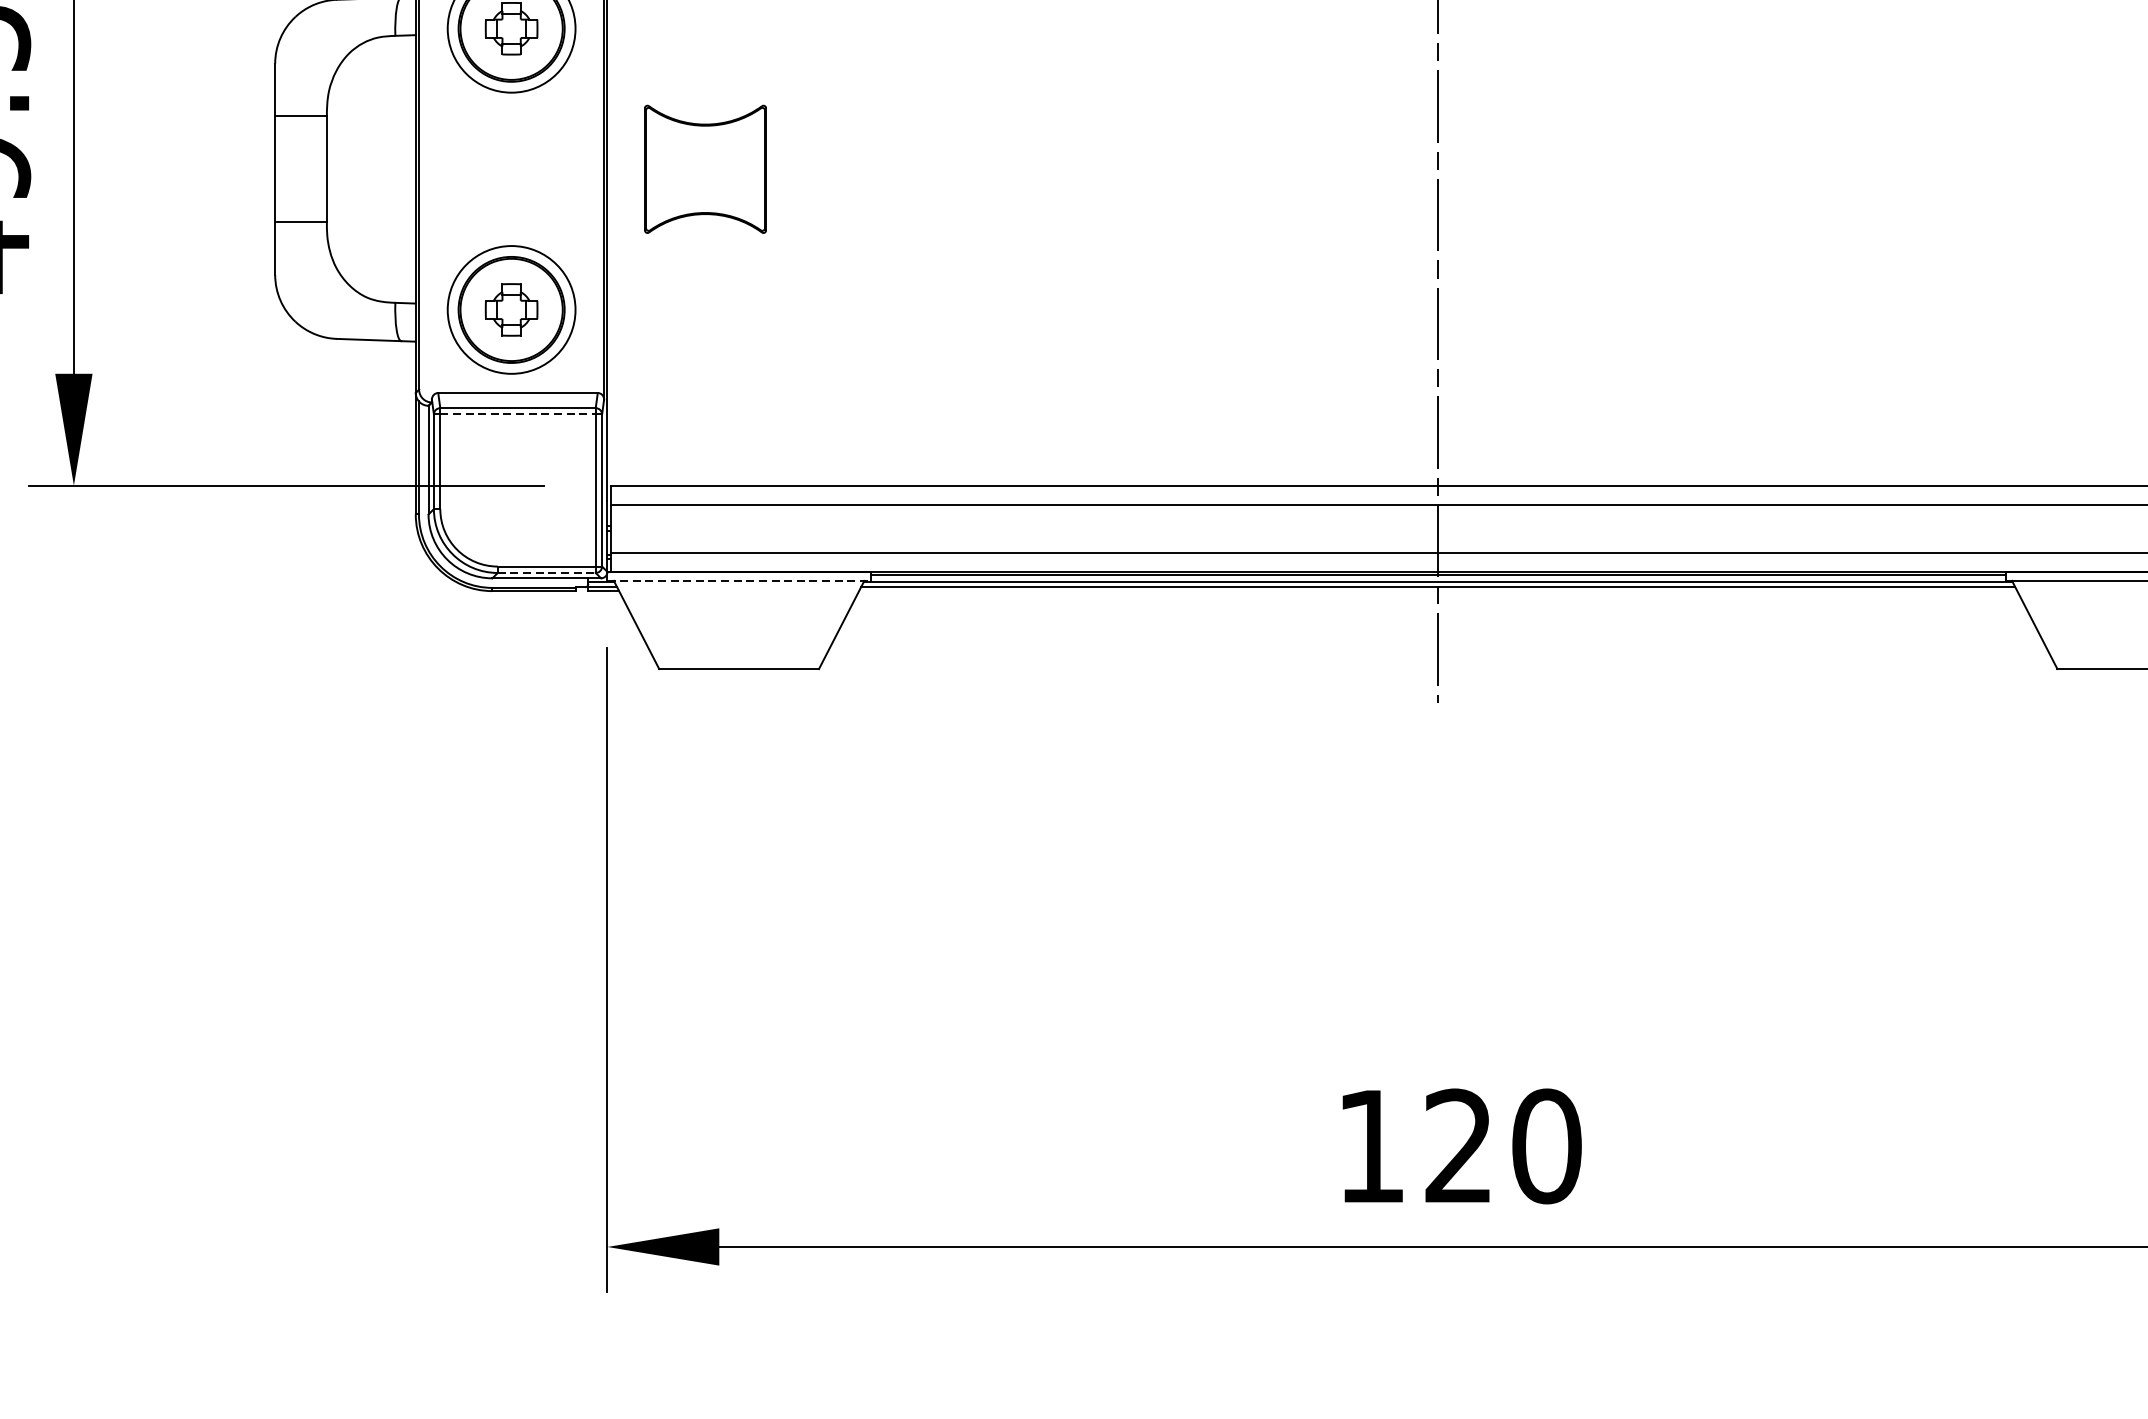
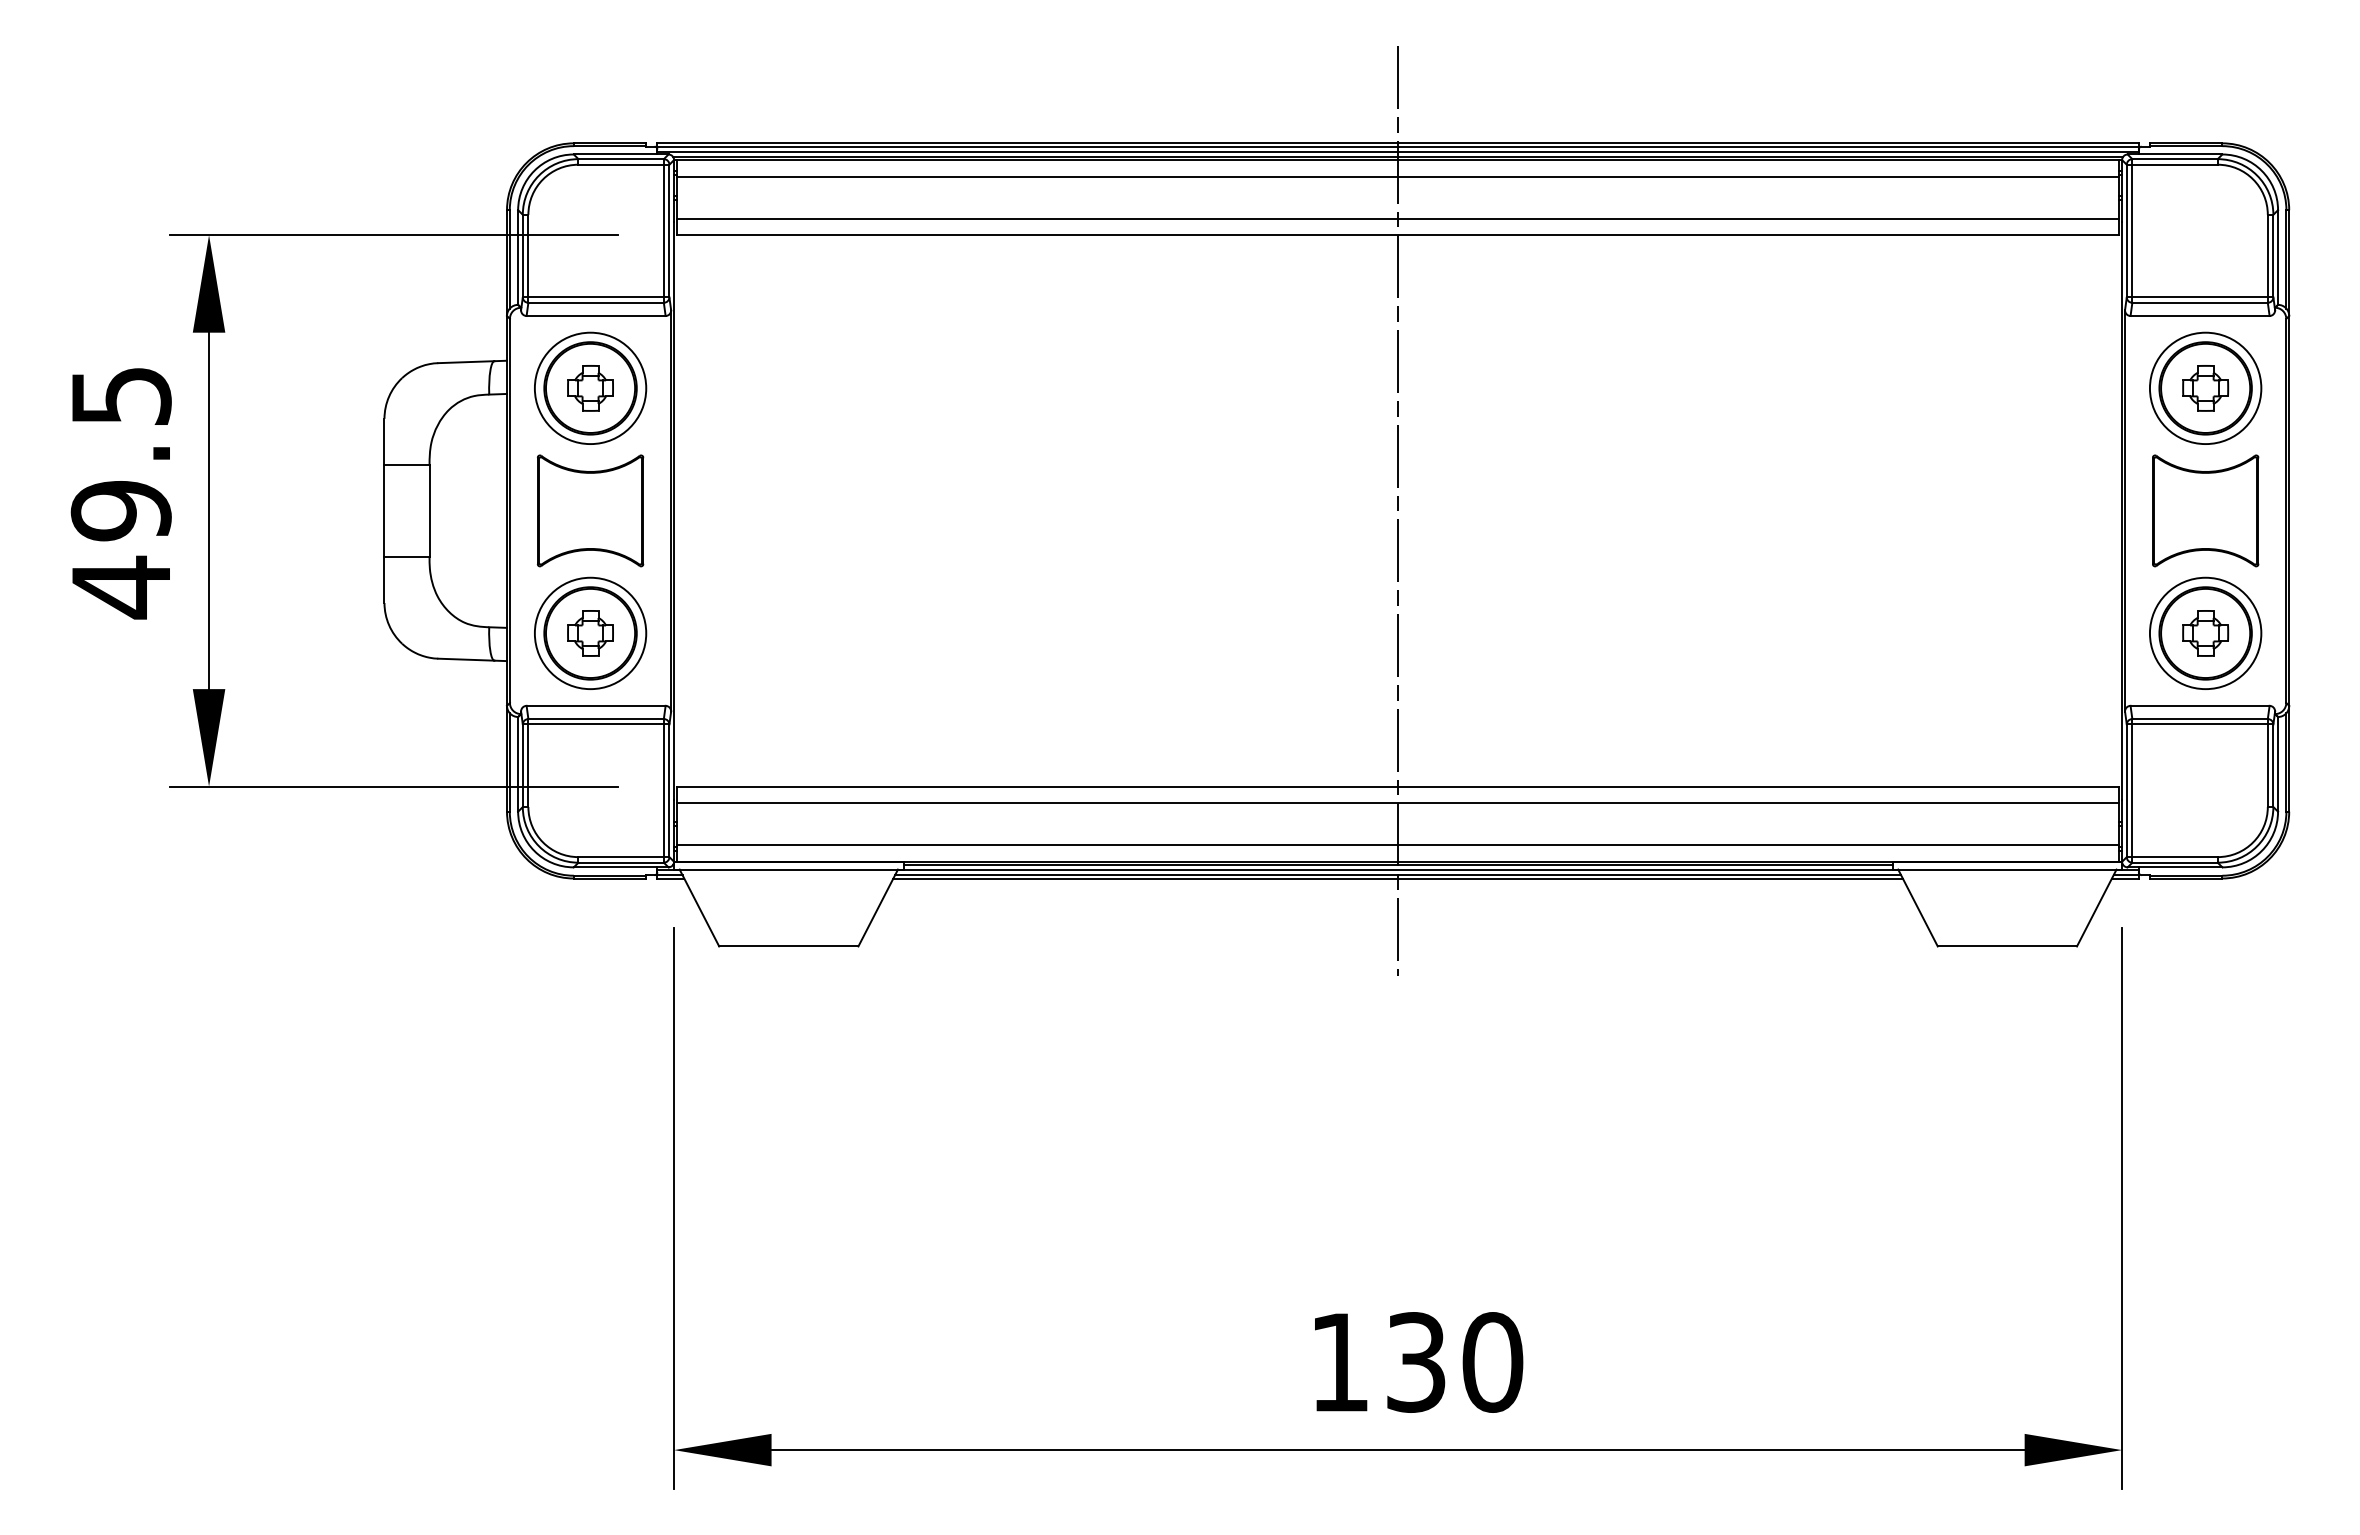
part: (705, 168) -> (590, 510), moved
line: (518, 414) -> (596, 724), dashed -> solid
line: (547, 572) -> (621, 862), dashed -> solid
line: (738, 580) -> (788, 869), dashed -> solid
line: (1437, 591) -> (1397, 878), added
text: (1459, 1146) -> (1416, 1362), 120 -> 130

